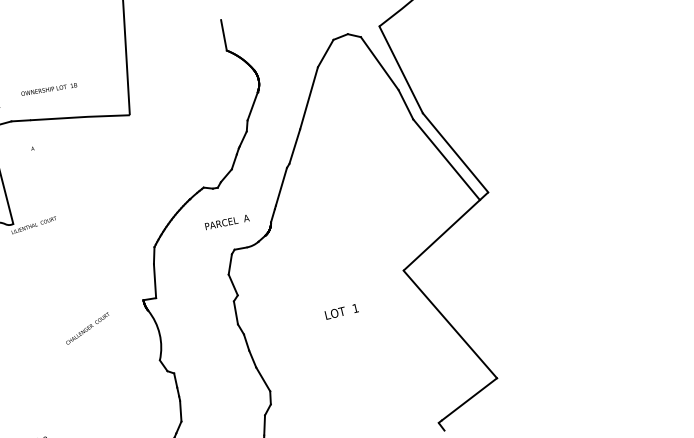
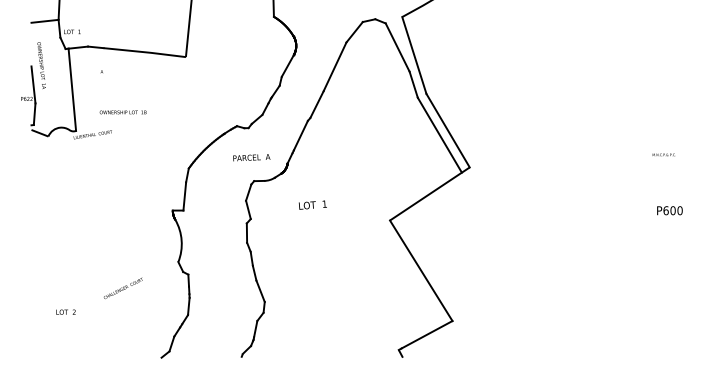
text: (48, 89) -> (122, 112), moved
text: (341, 311) -> (312, 204), moved
text: (87, 327) -> (123, 287), moved

